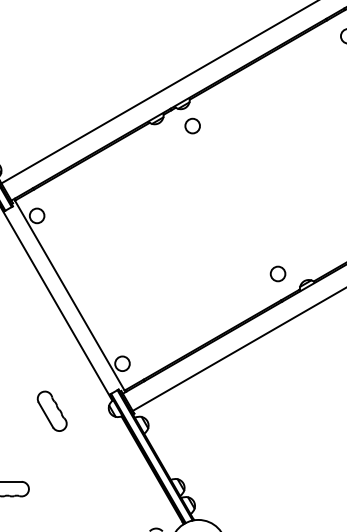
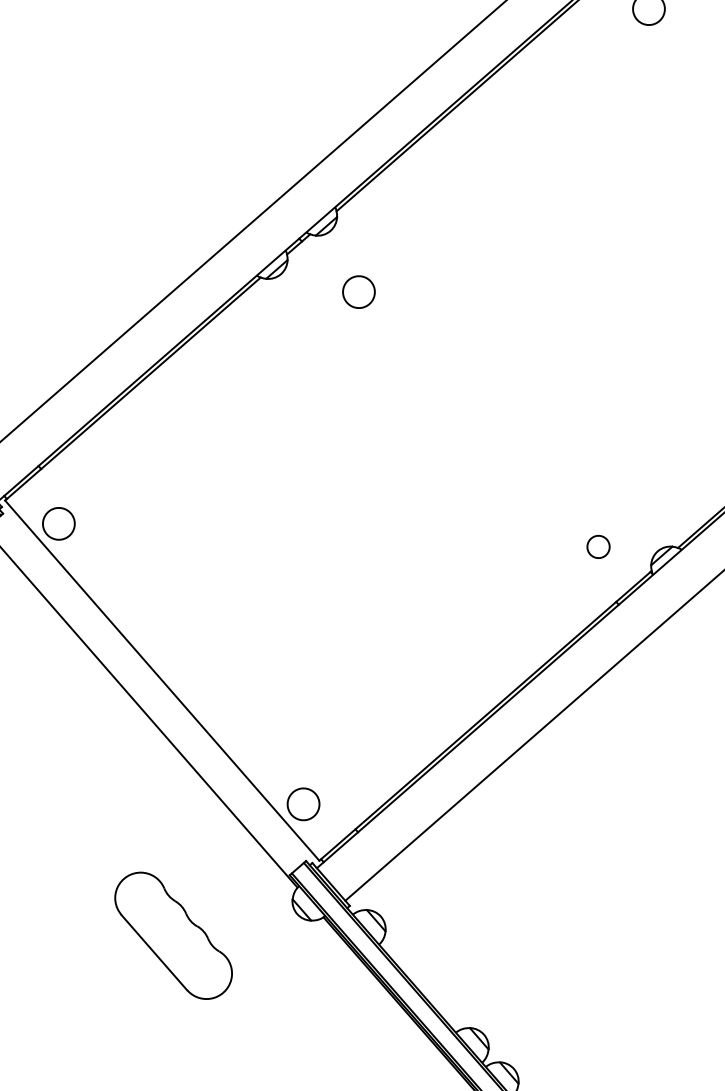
circle: (192, 125) -> (358, 290), moved
circle: (277, 273) -> (597, 546), size x0.7
part: (51, 410) -> (171, 934), size x1.6

